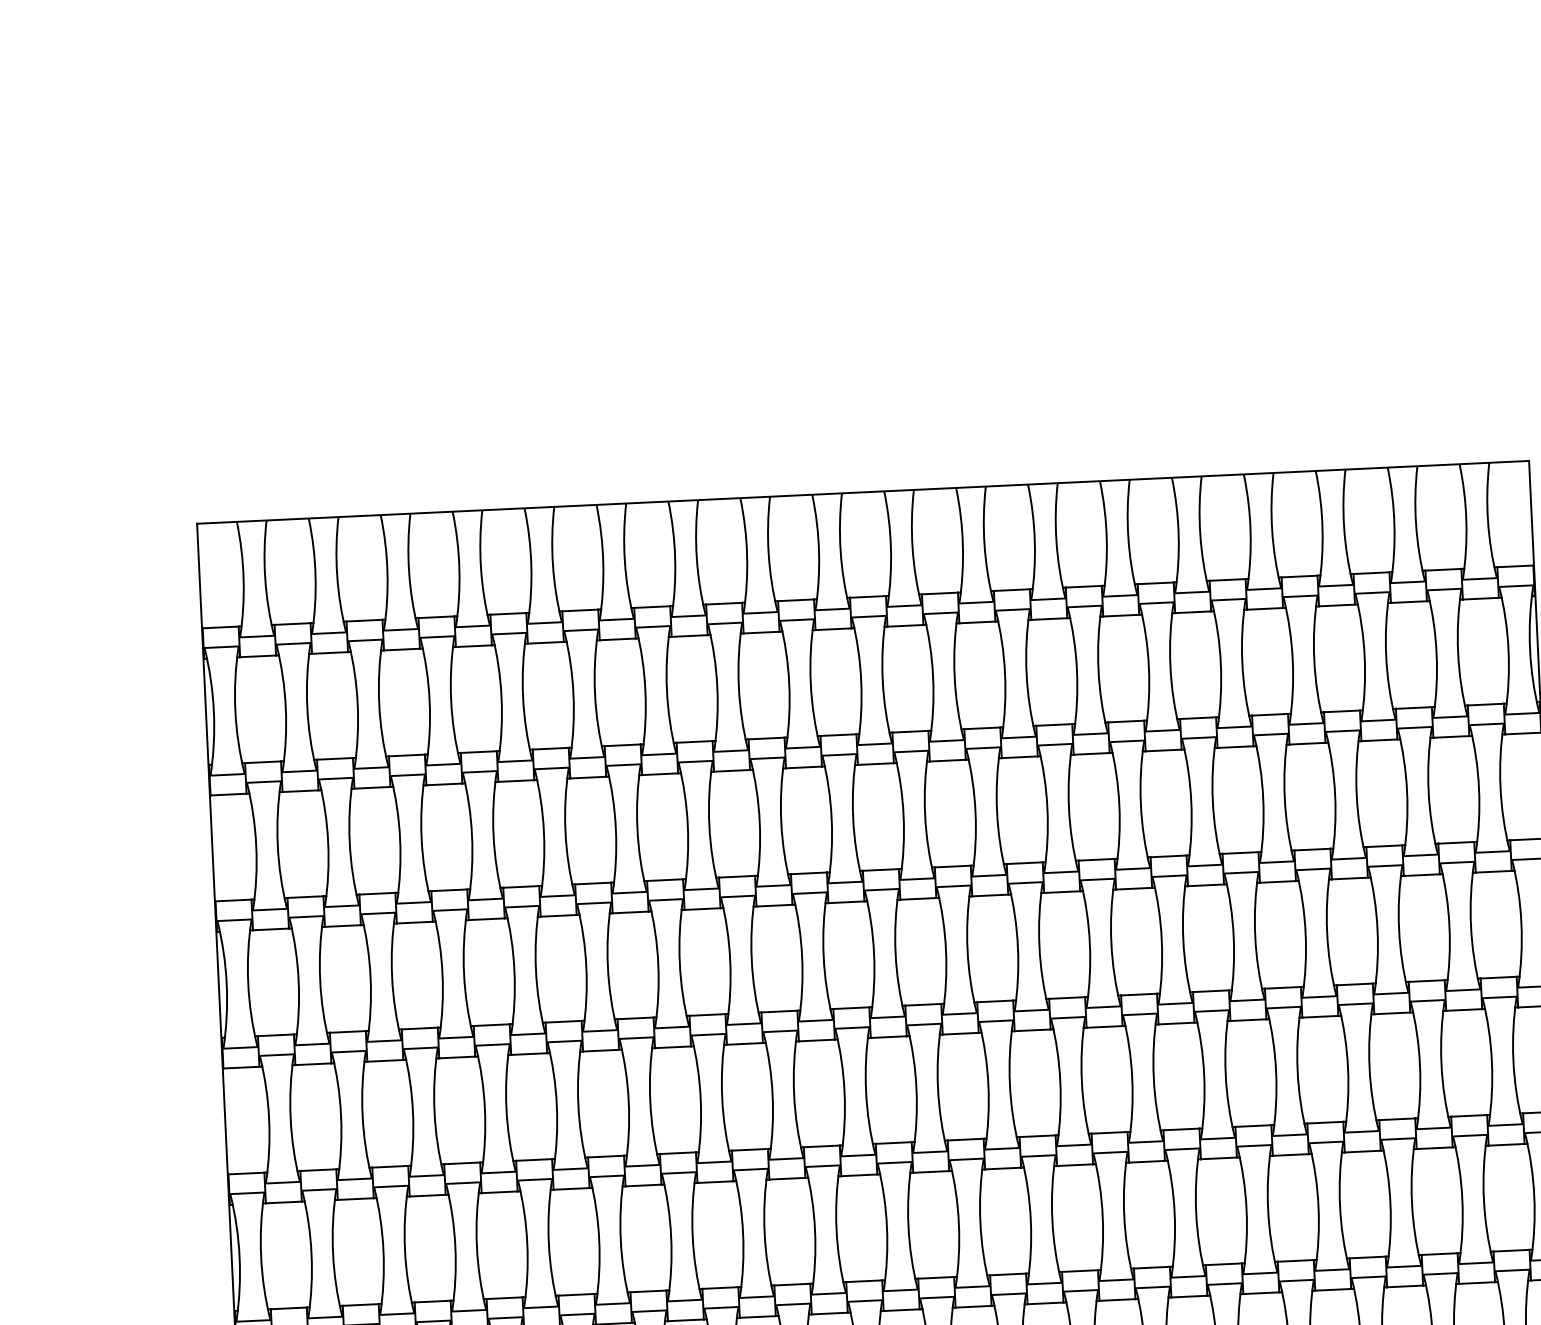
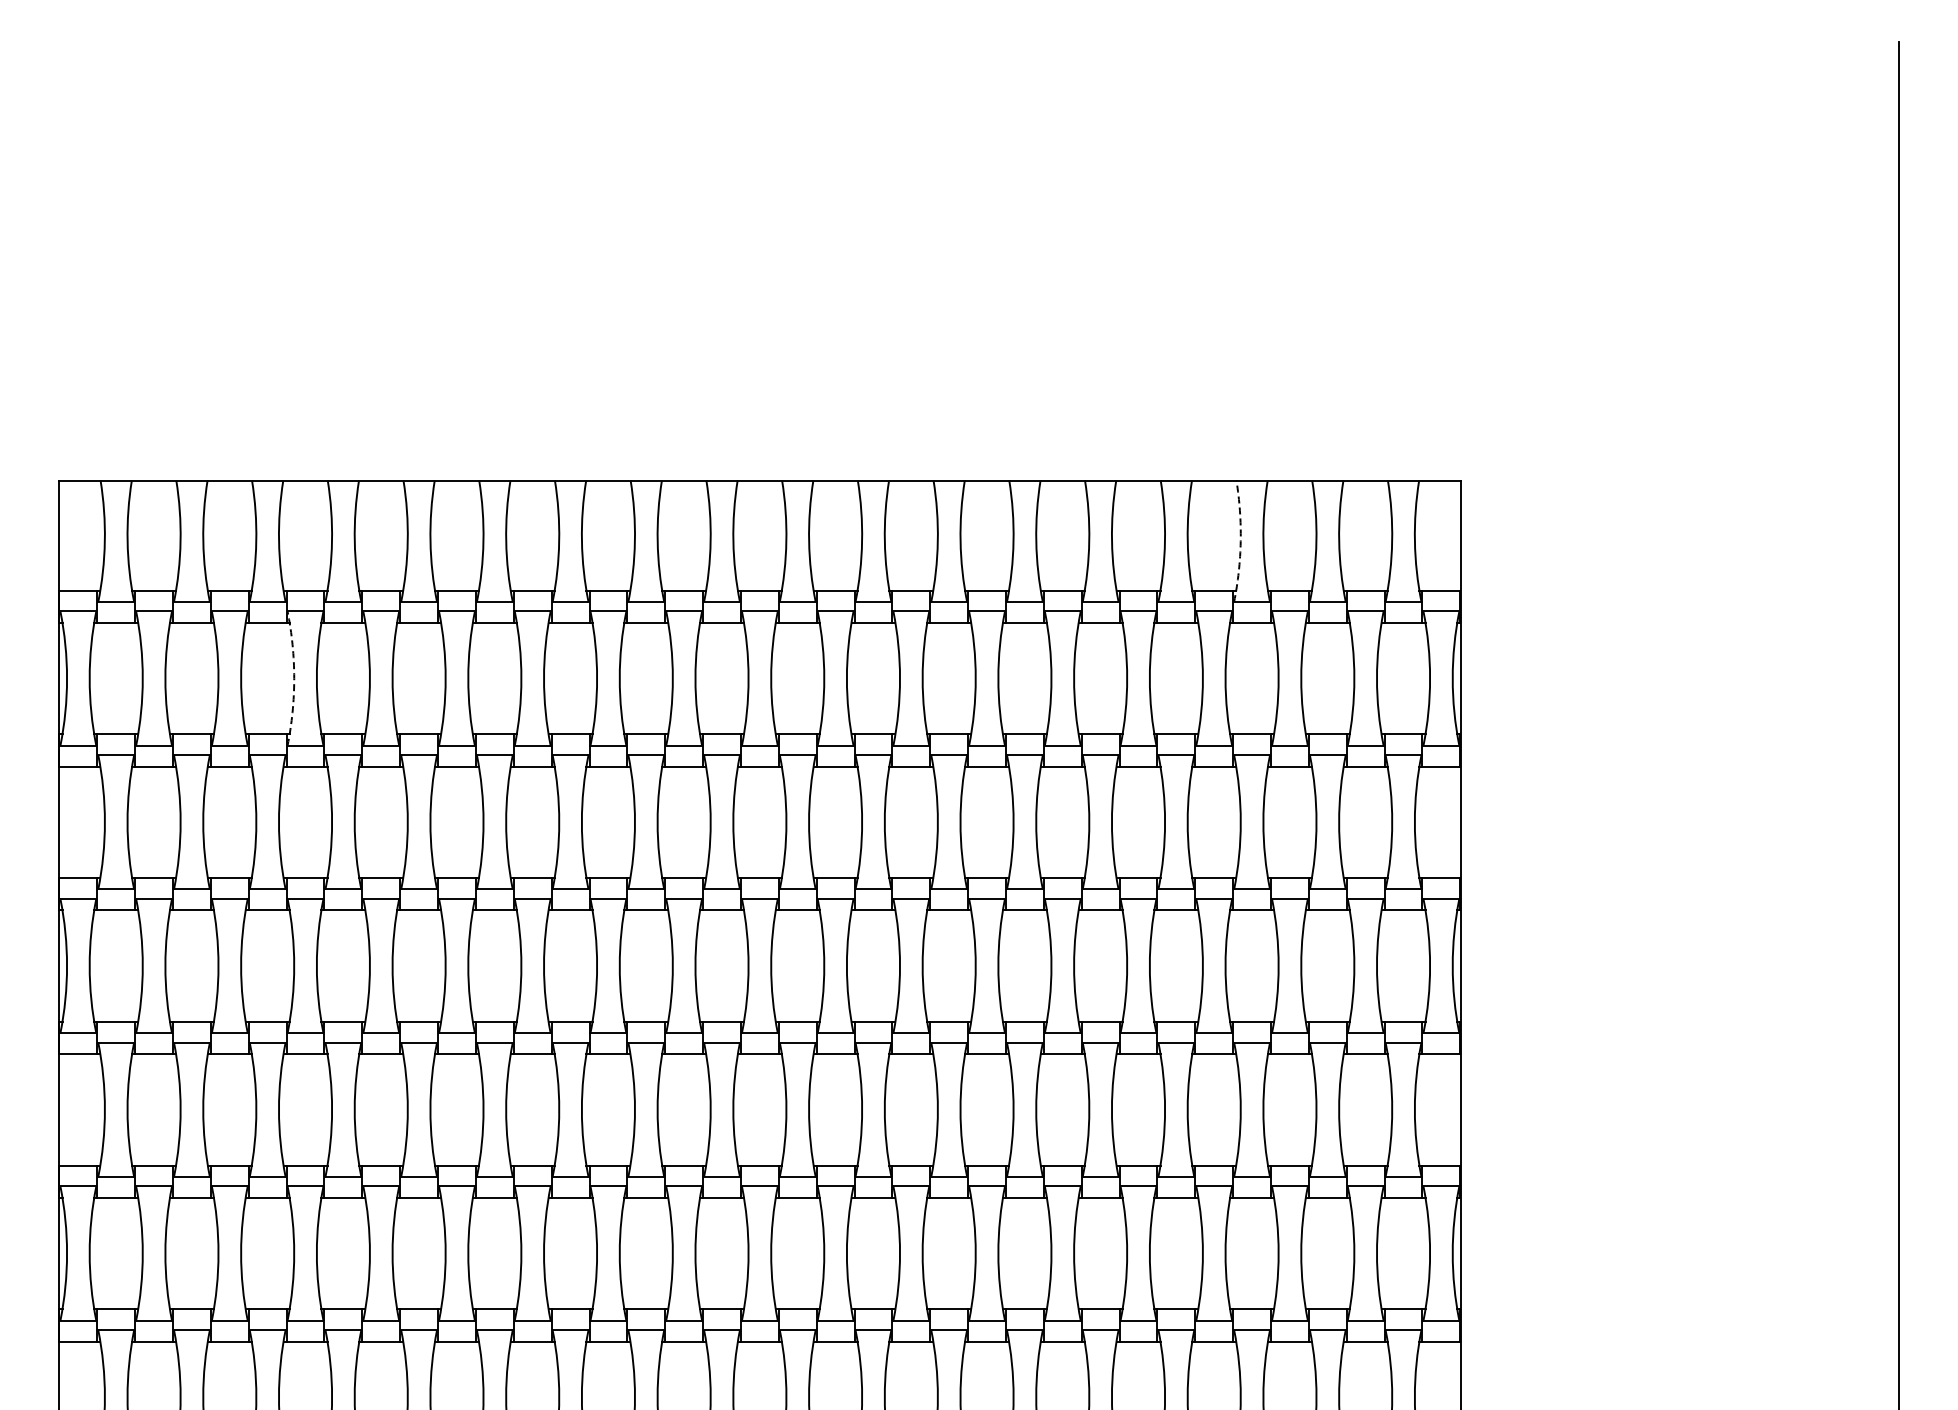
arc: (1322, 528) -> (1240, 541), solid -> dashed
arc: (429, 701) -> (294, 678), solid -> dashed

